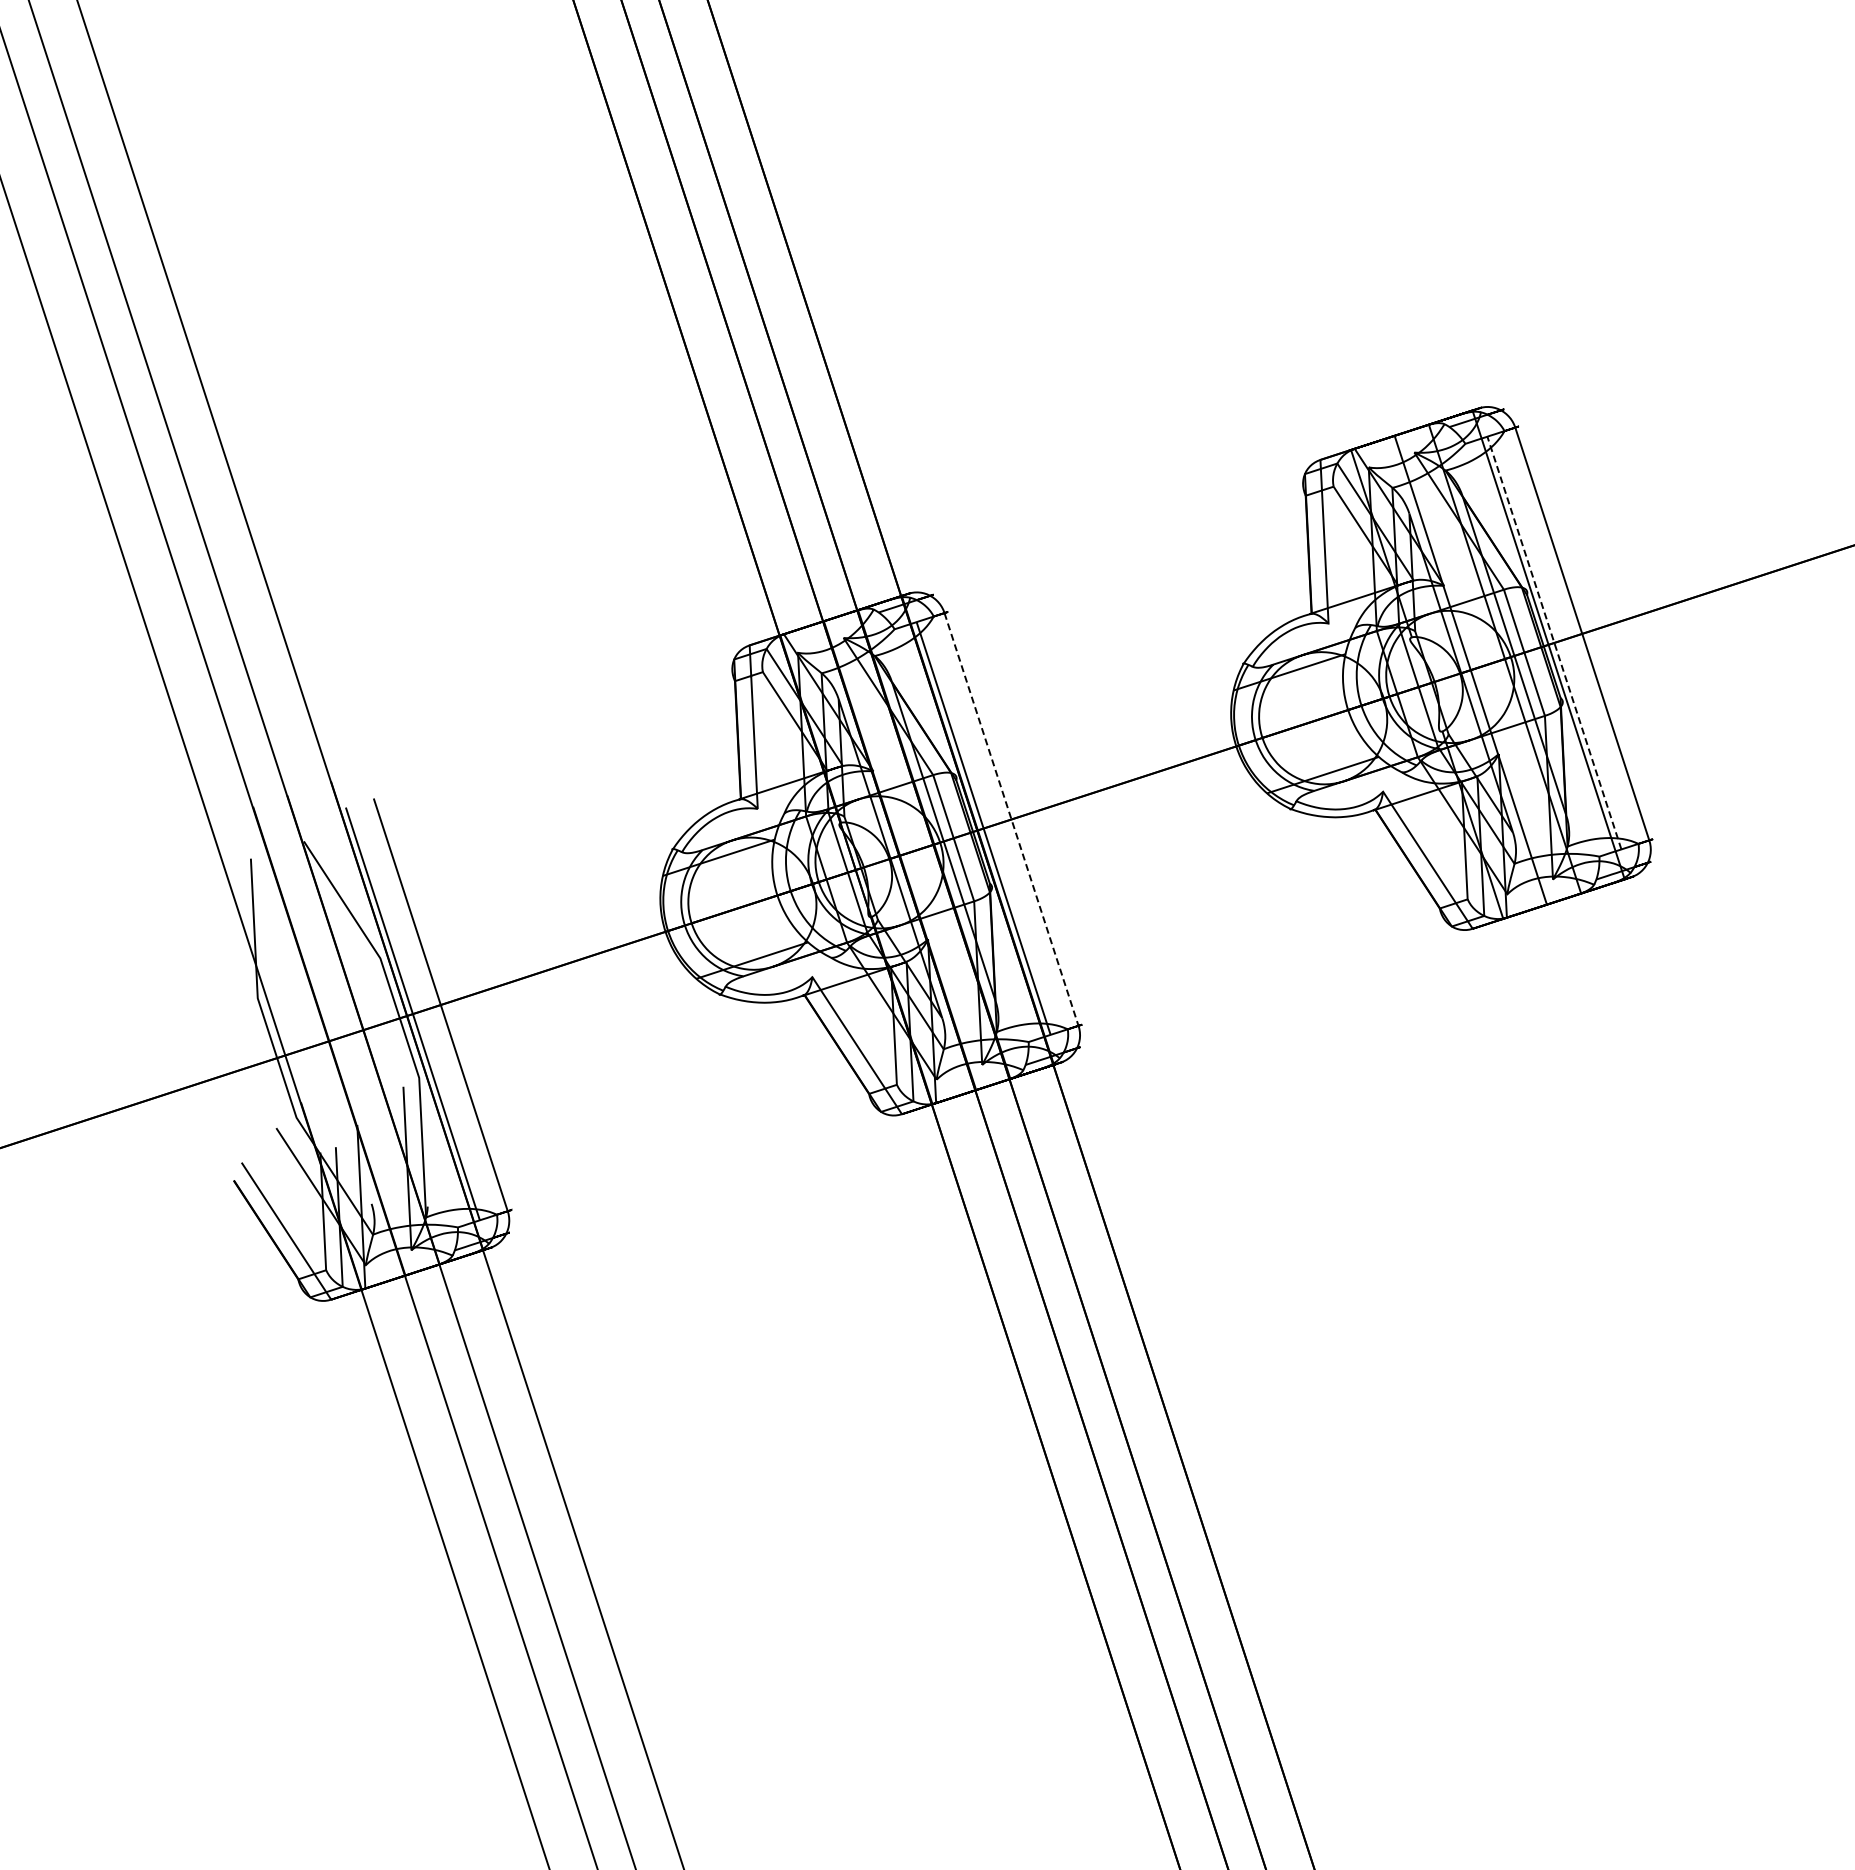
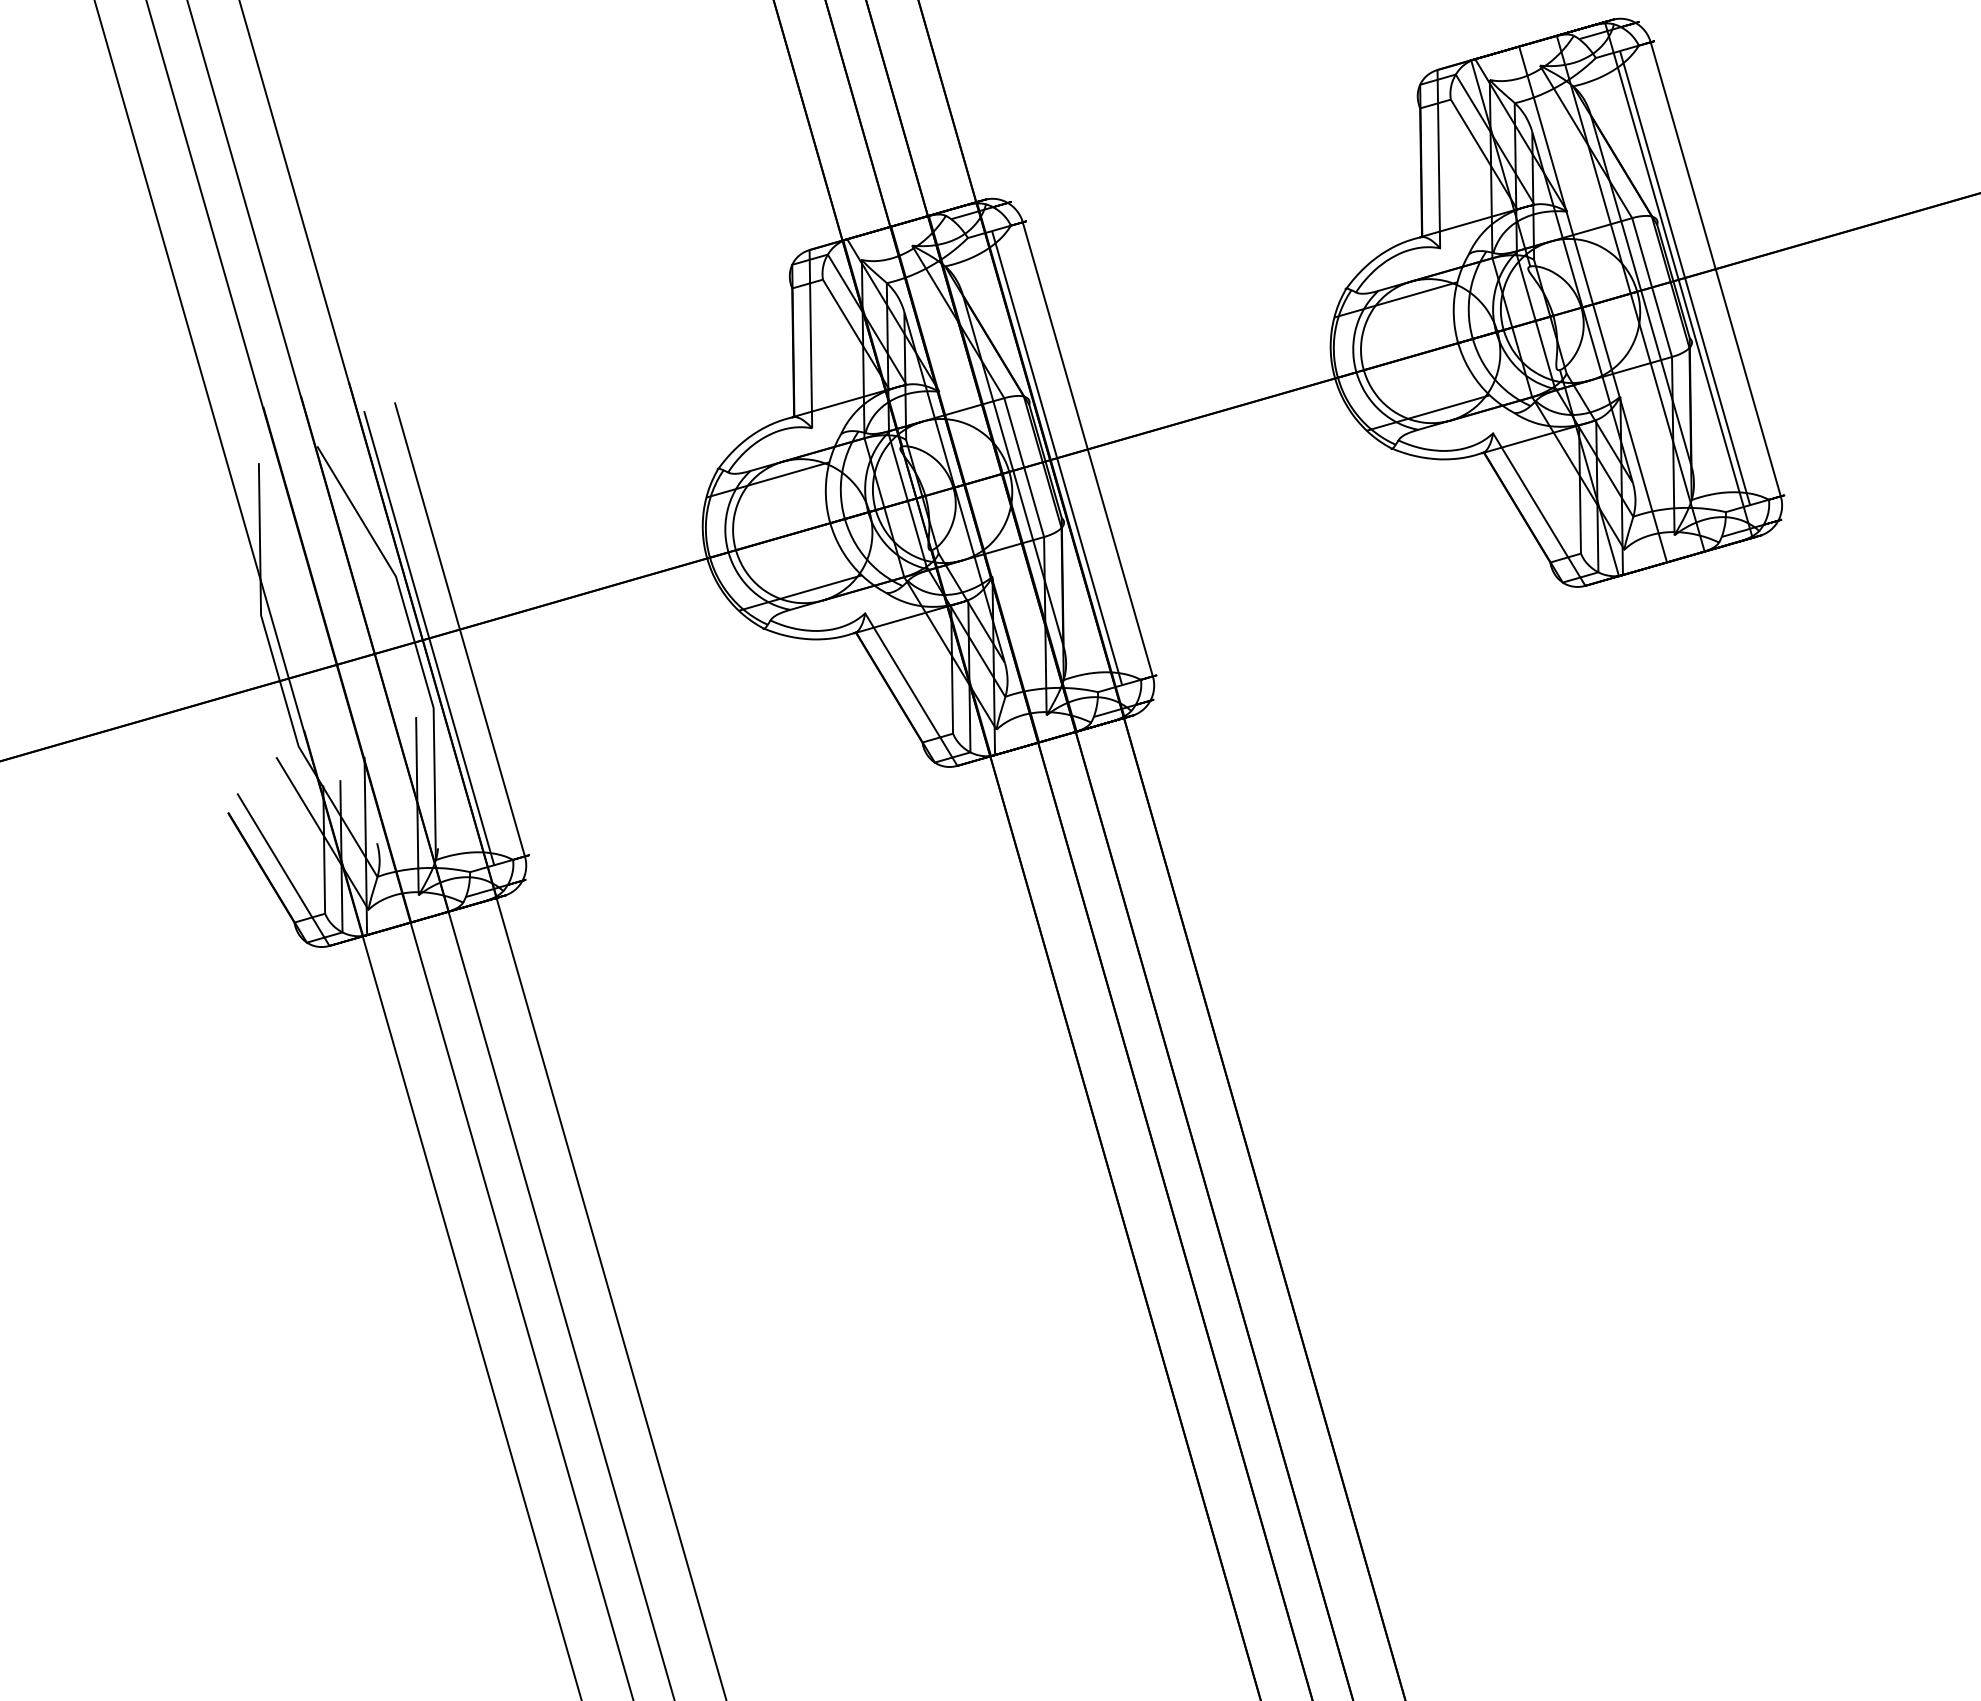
line: (1554, 643) -> (1685, 278), dashed -> solid
line: (1011, 819) -> (1087, 449), dashed -> solid

